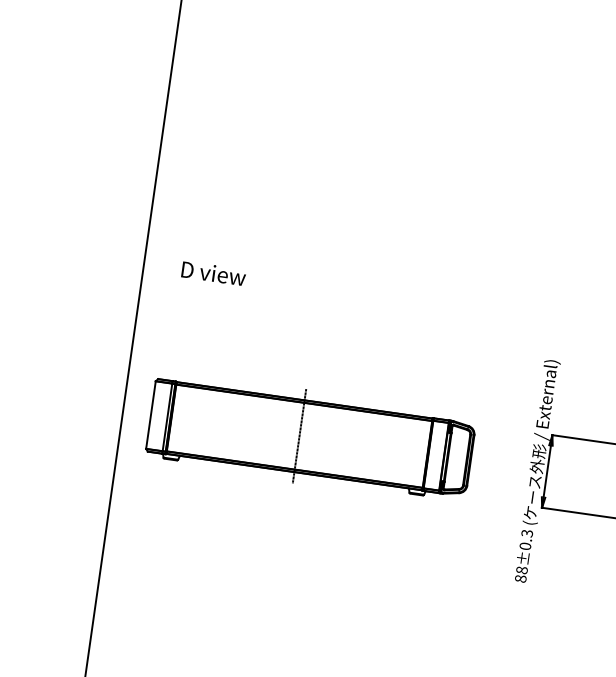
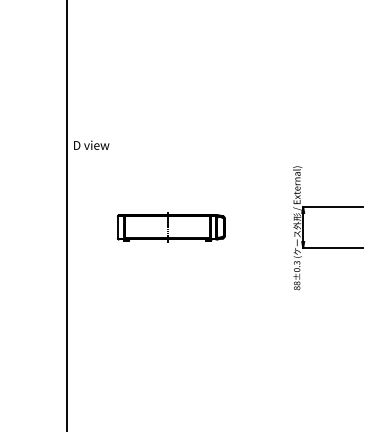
text: (213, 272) -> (91, 144), moved
part: (311, 436) -> (171, 226), size x0.6

